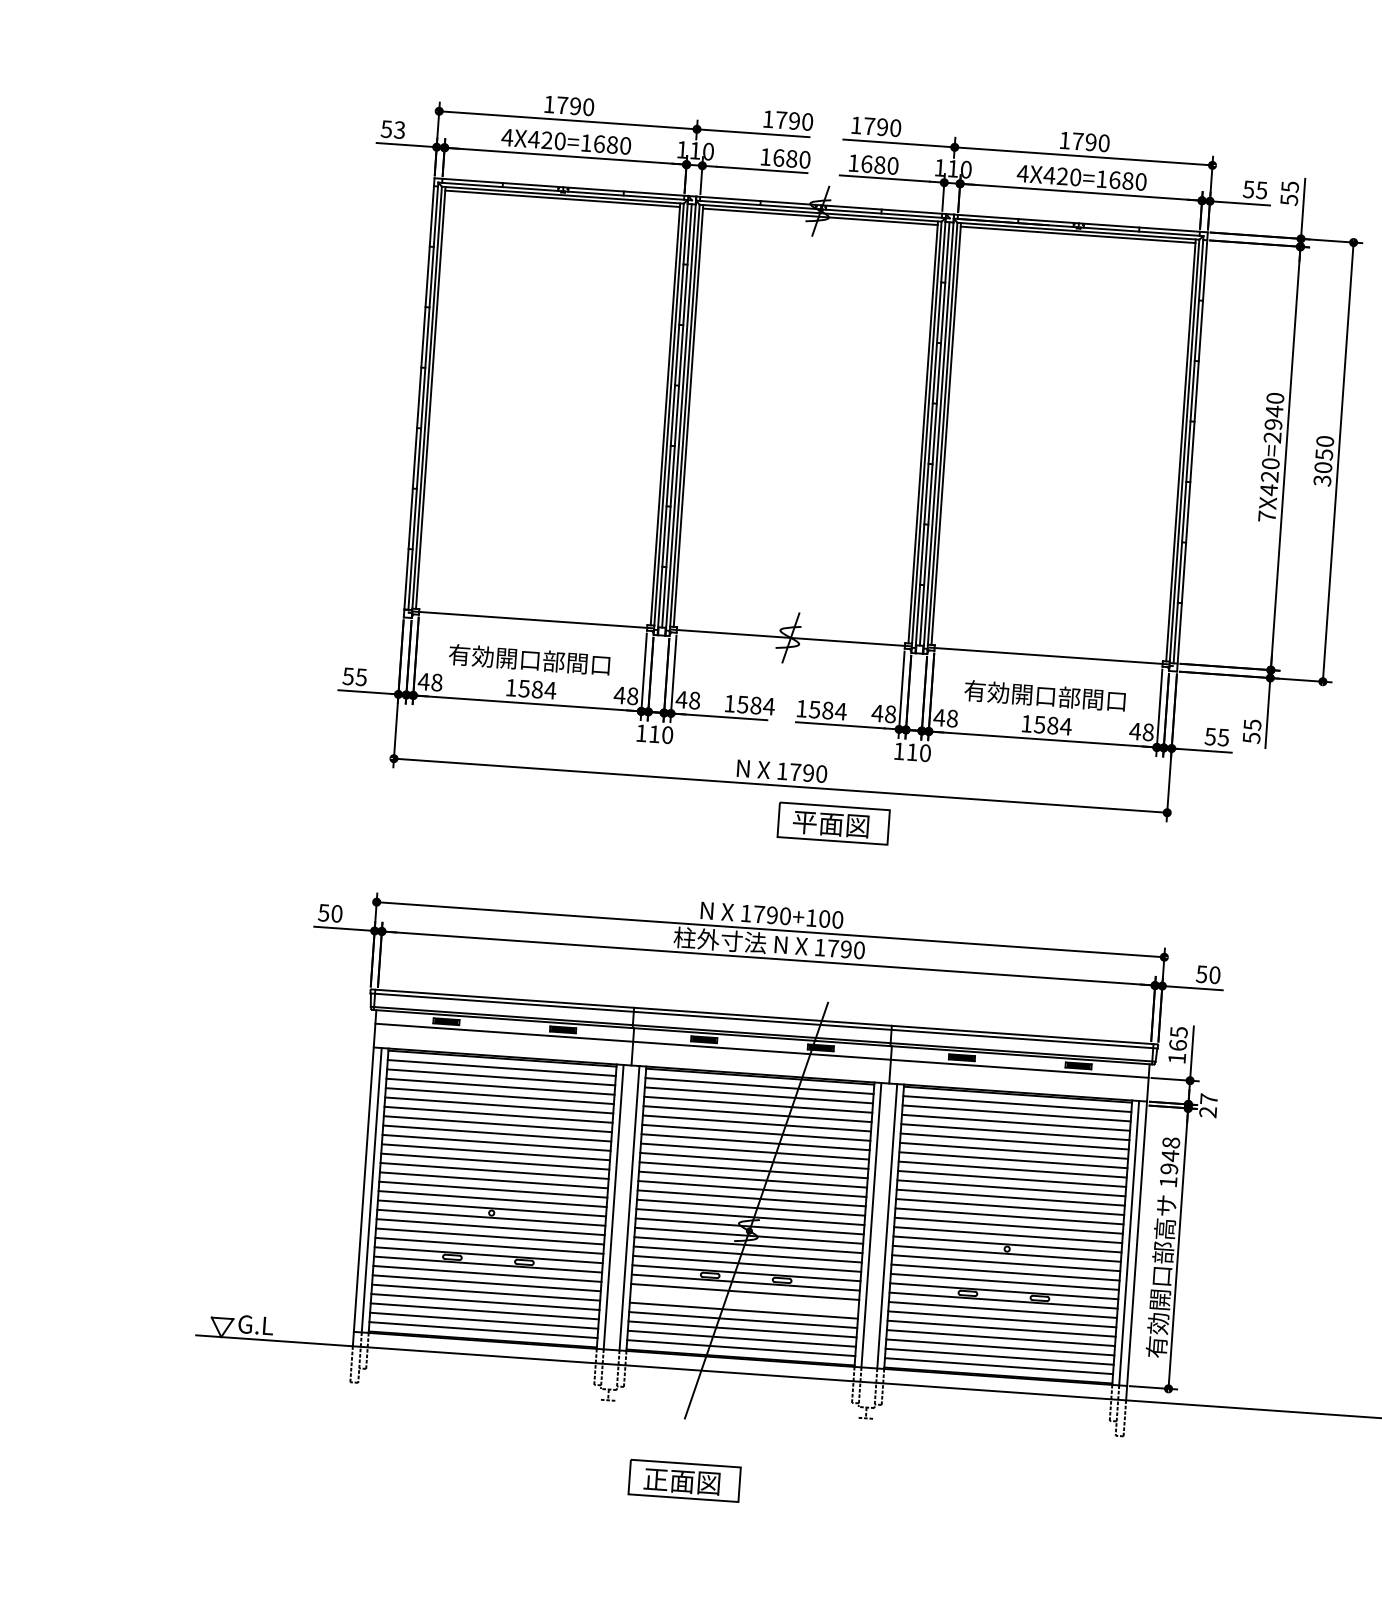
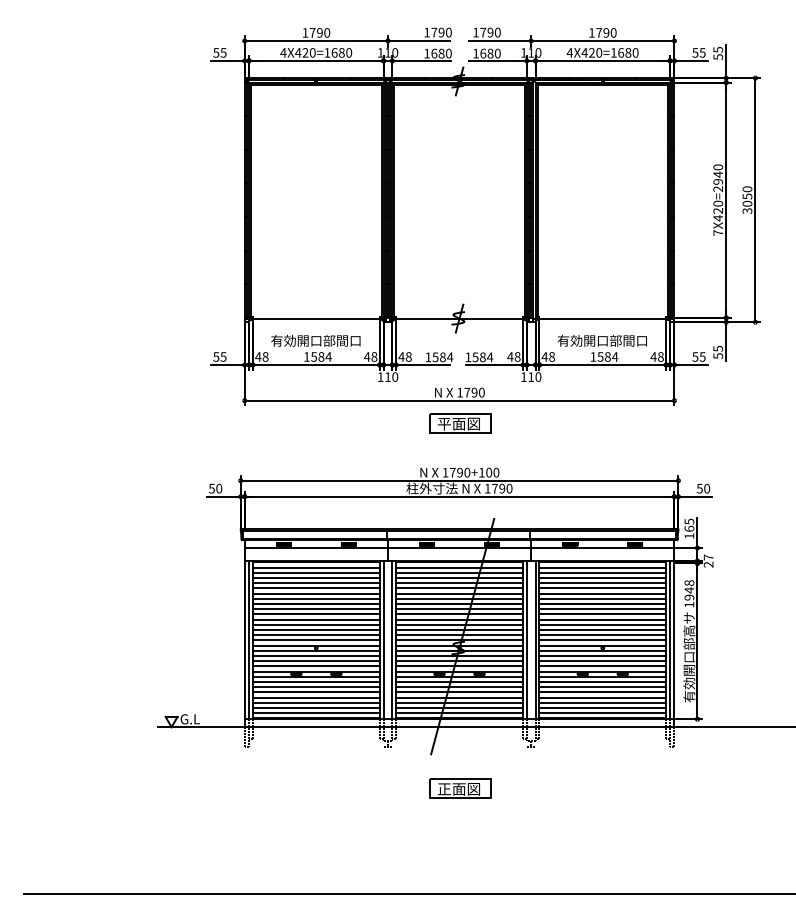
text: (399, 129) -> (223, 52), 53 -> 55
part: (833, 823) -> (460, 423), moved
line: (744, 1301) -> (459, 687), added
part: (684, 1480) -> (460, 788), moved

